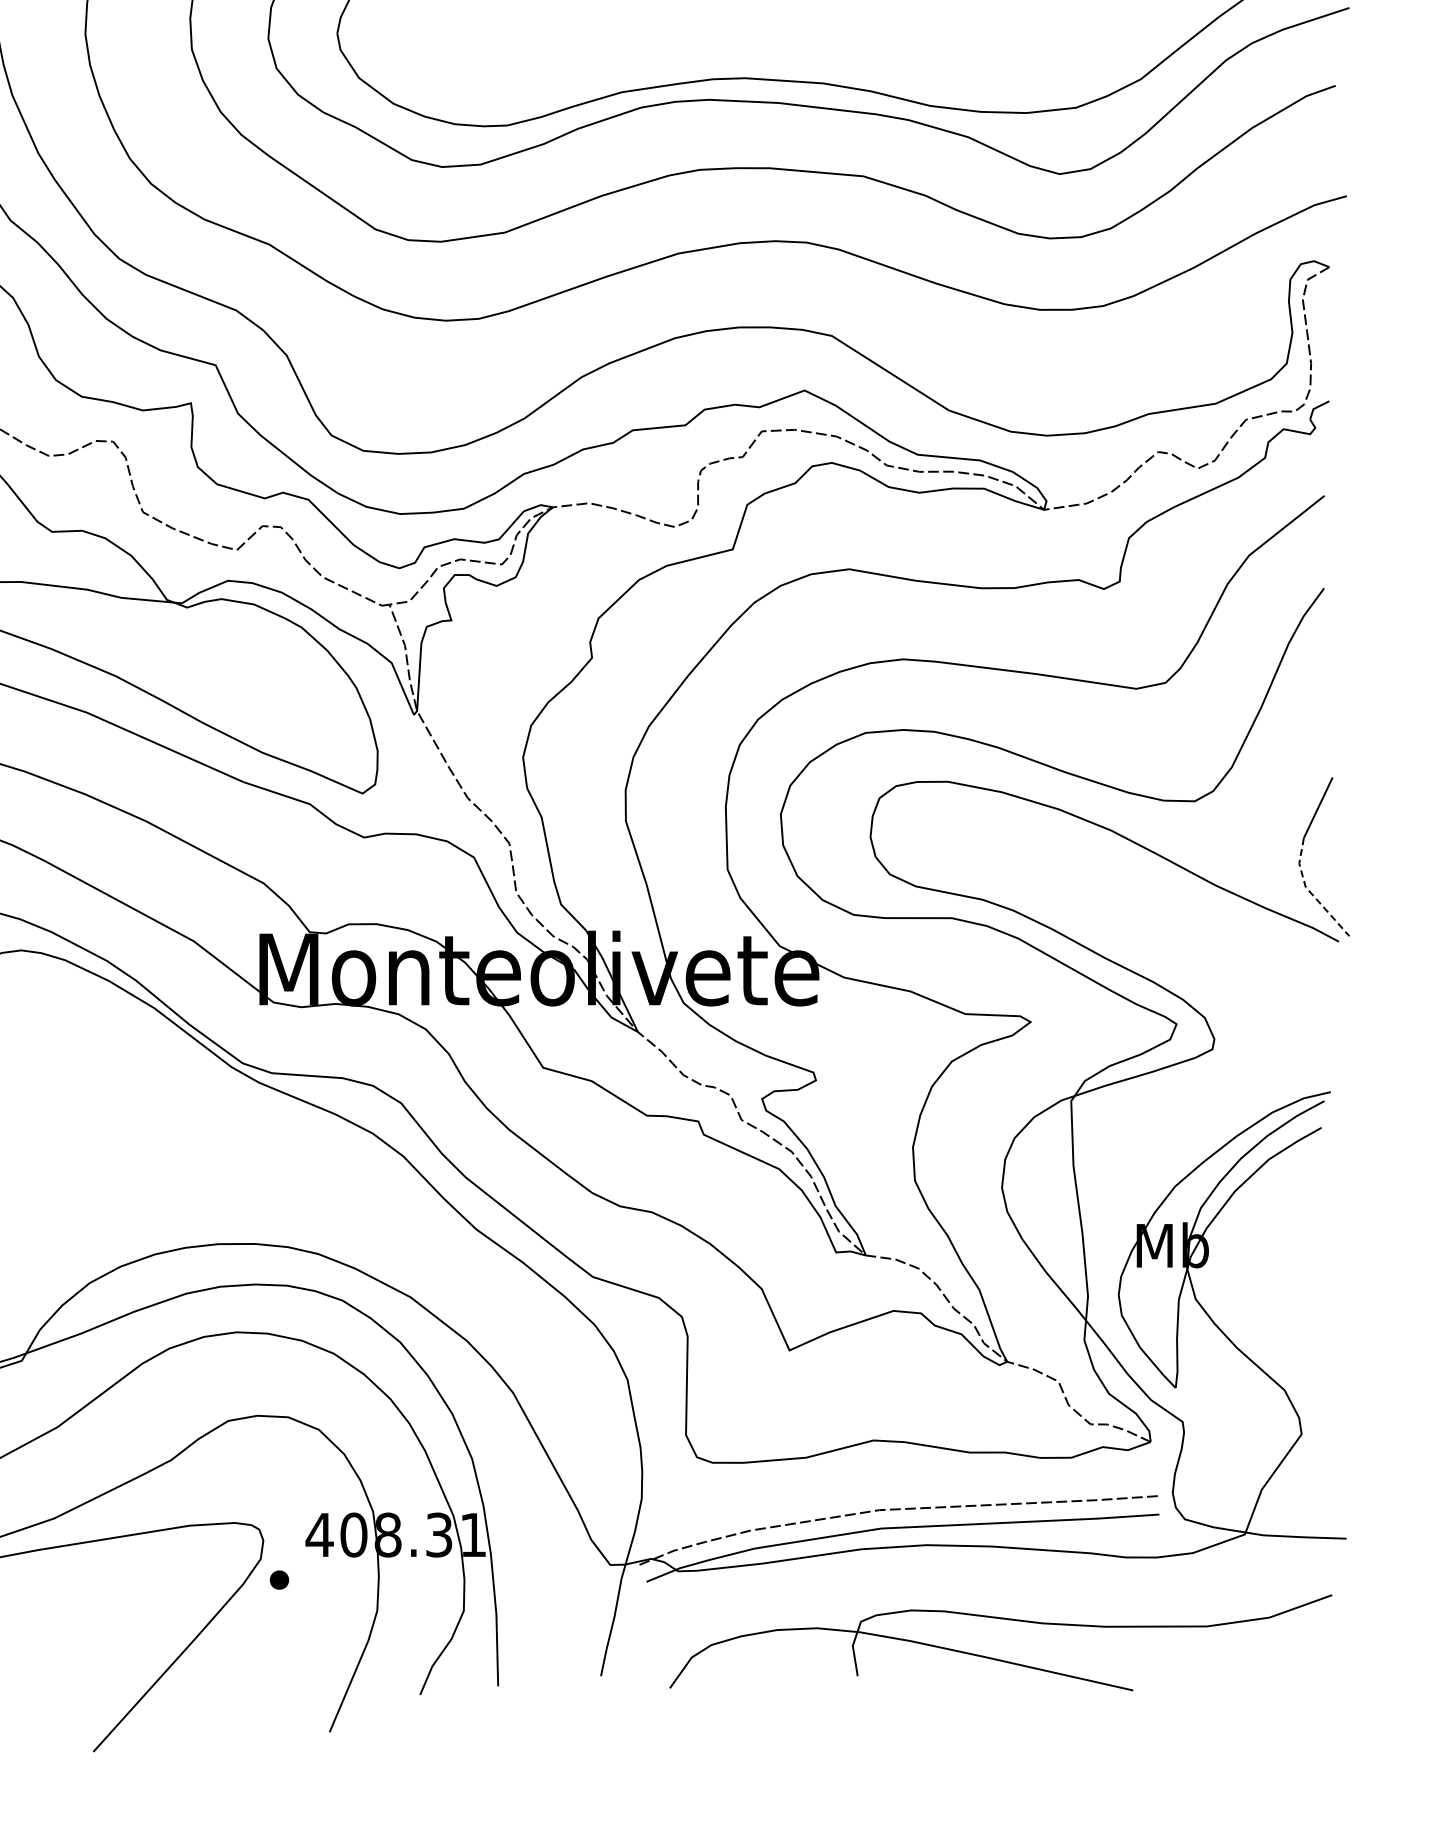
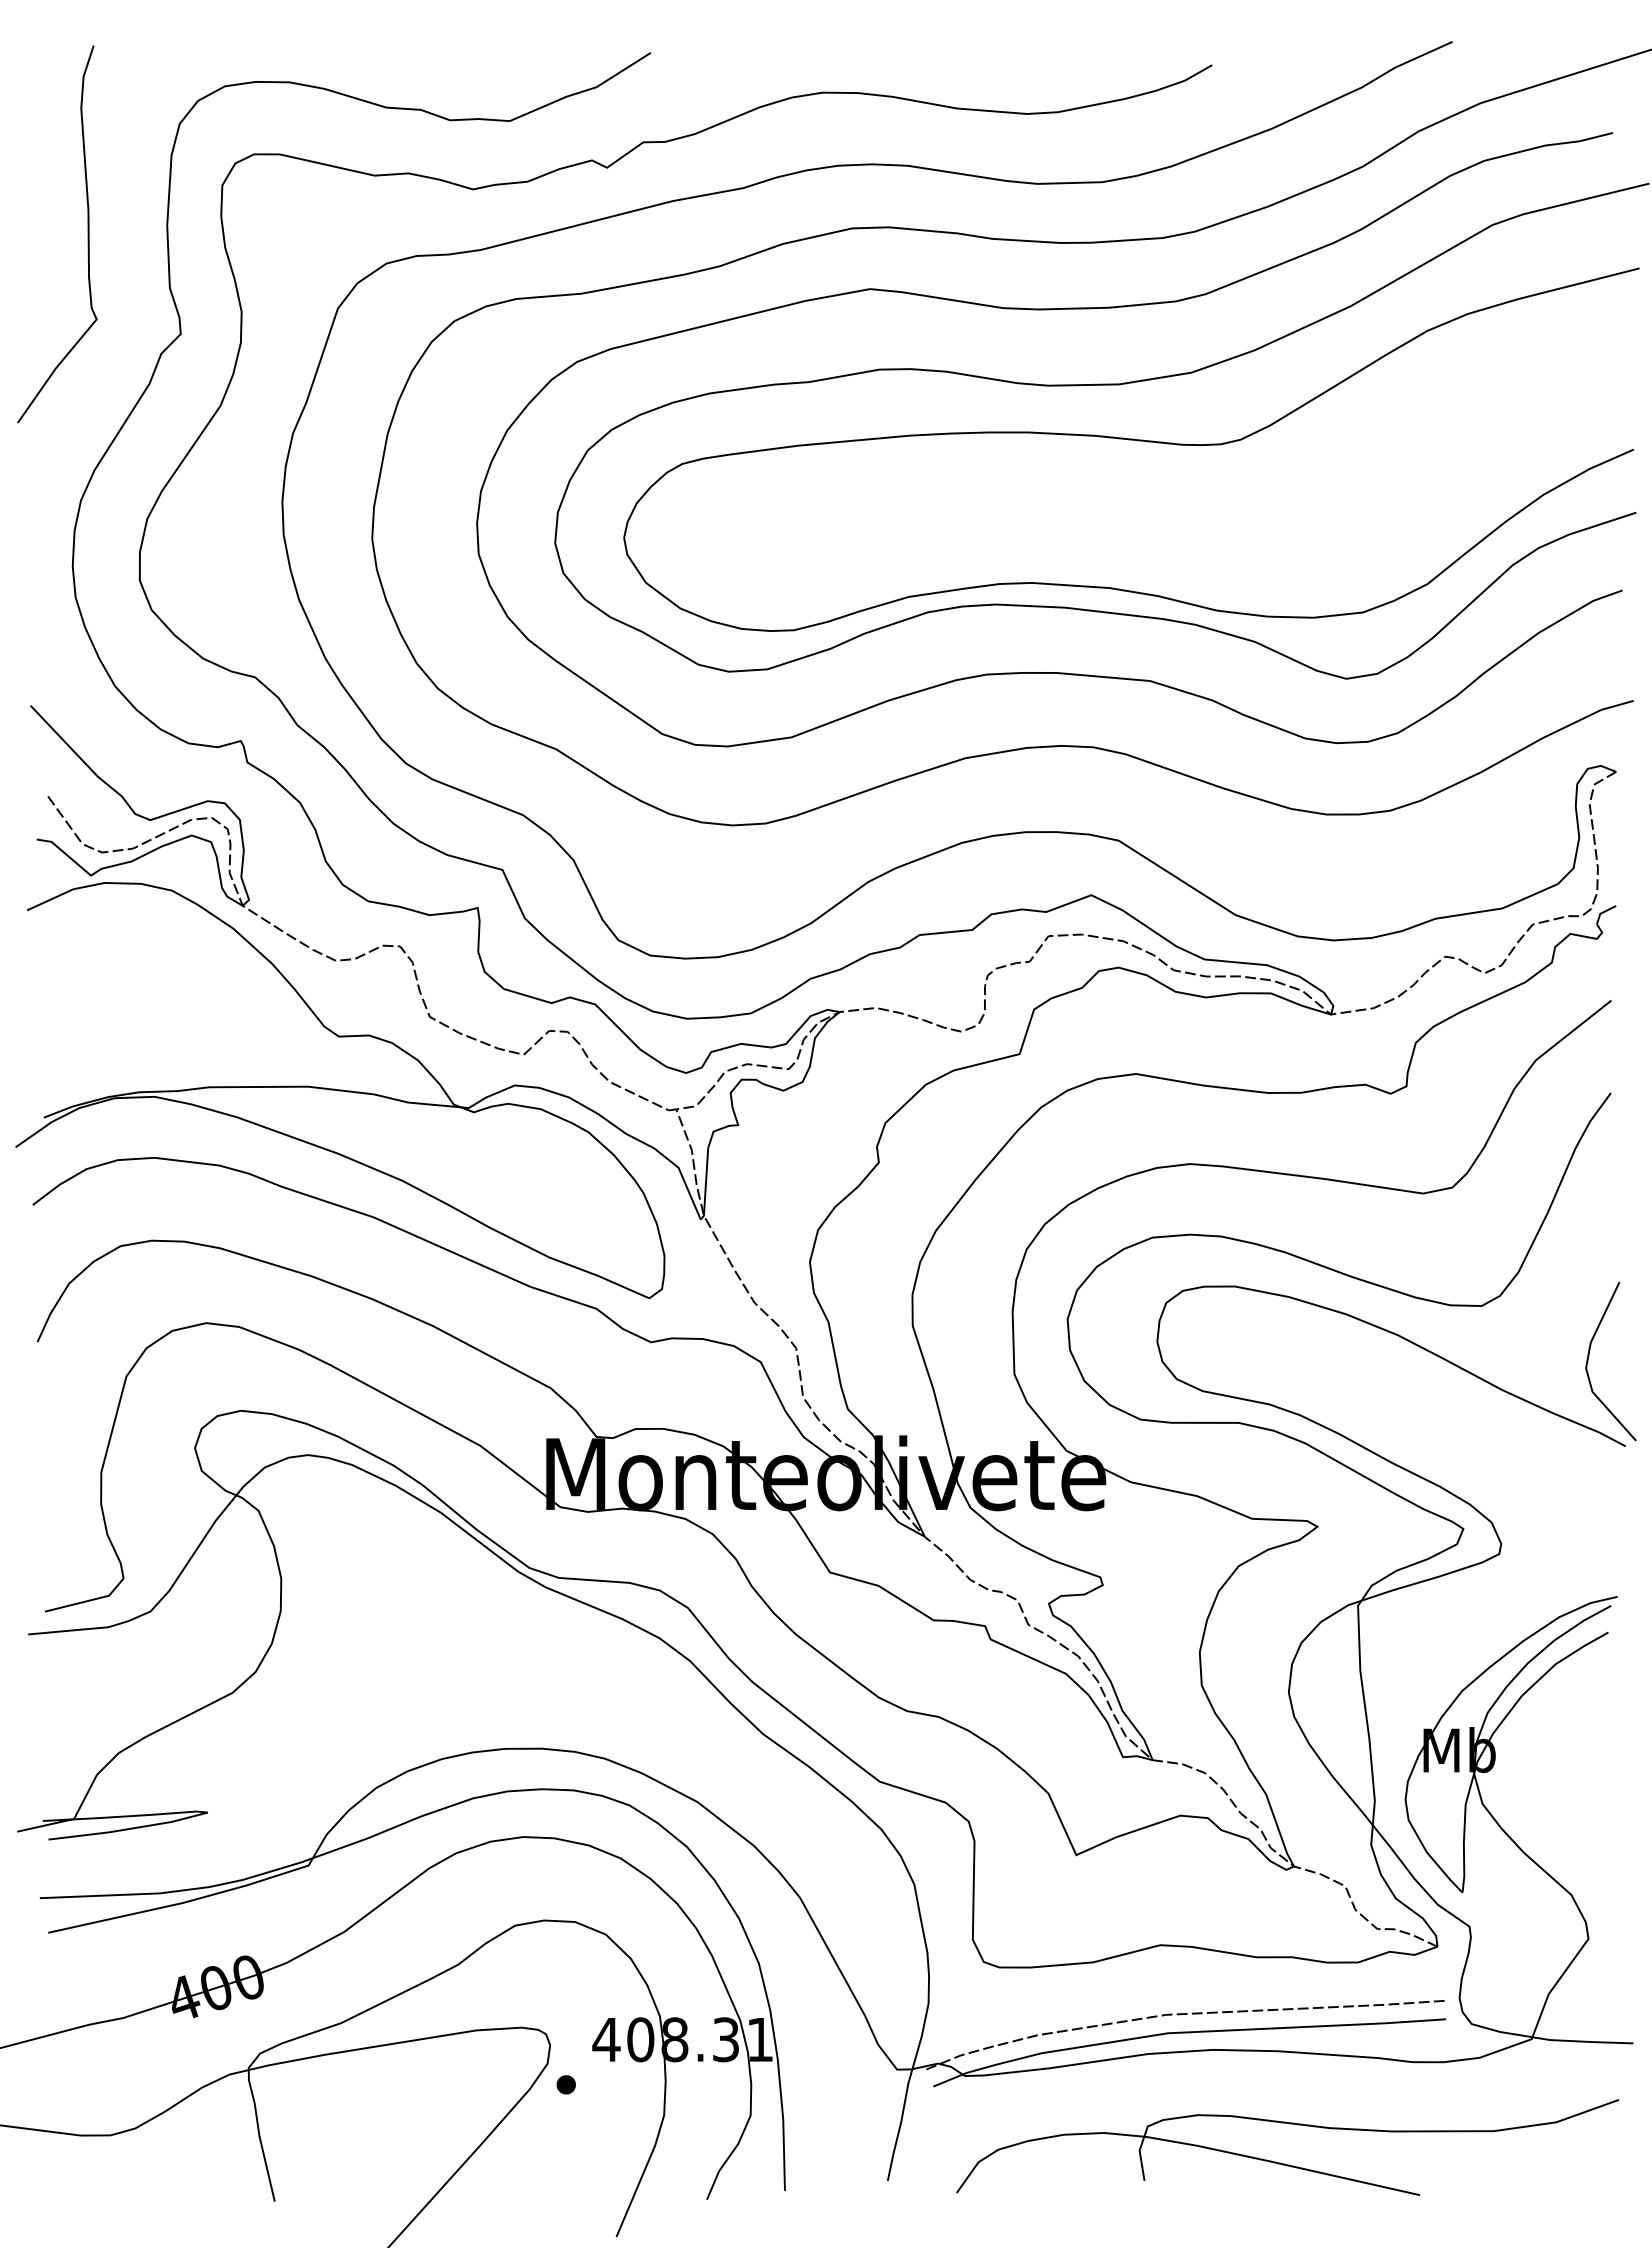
line: (1310, 892) -> (1597, 1397), dashed -> solid

